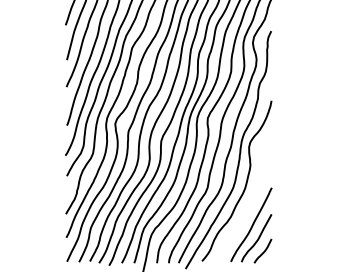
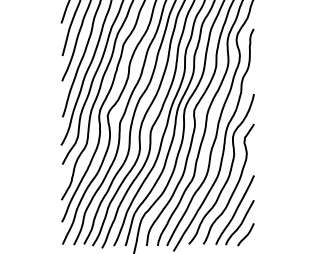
curve: (250, 200) -> (234, 187), added

